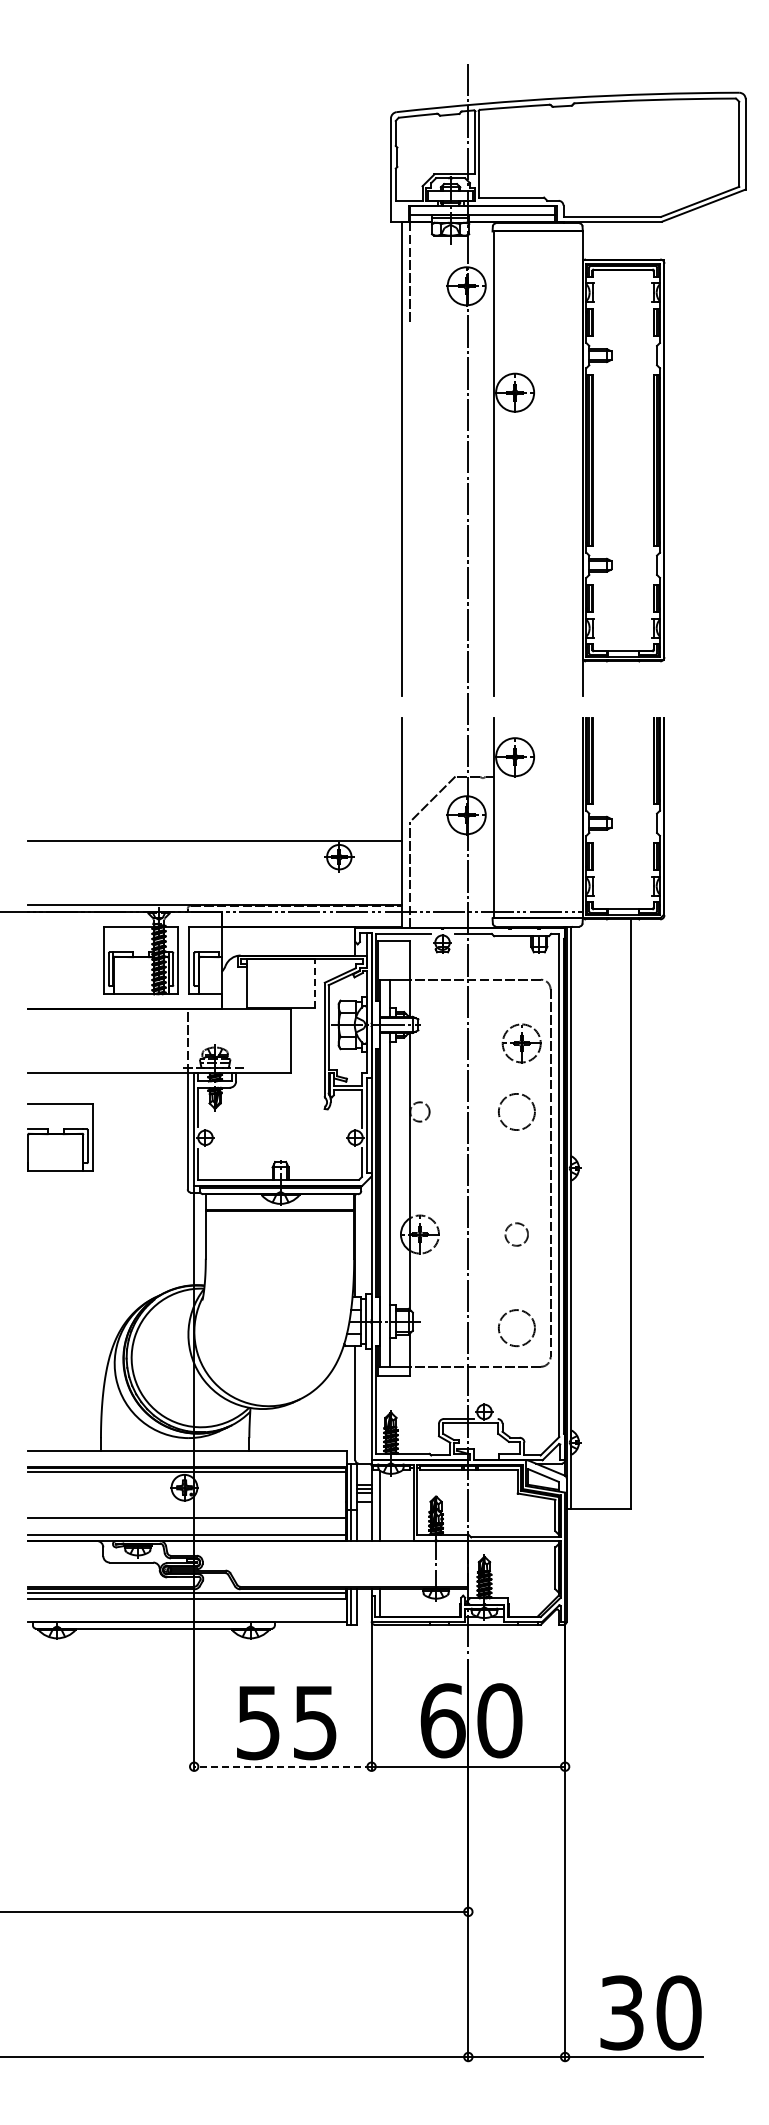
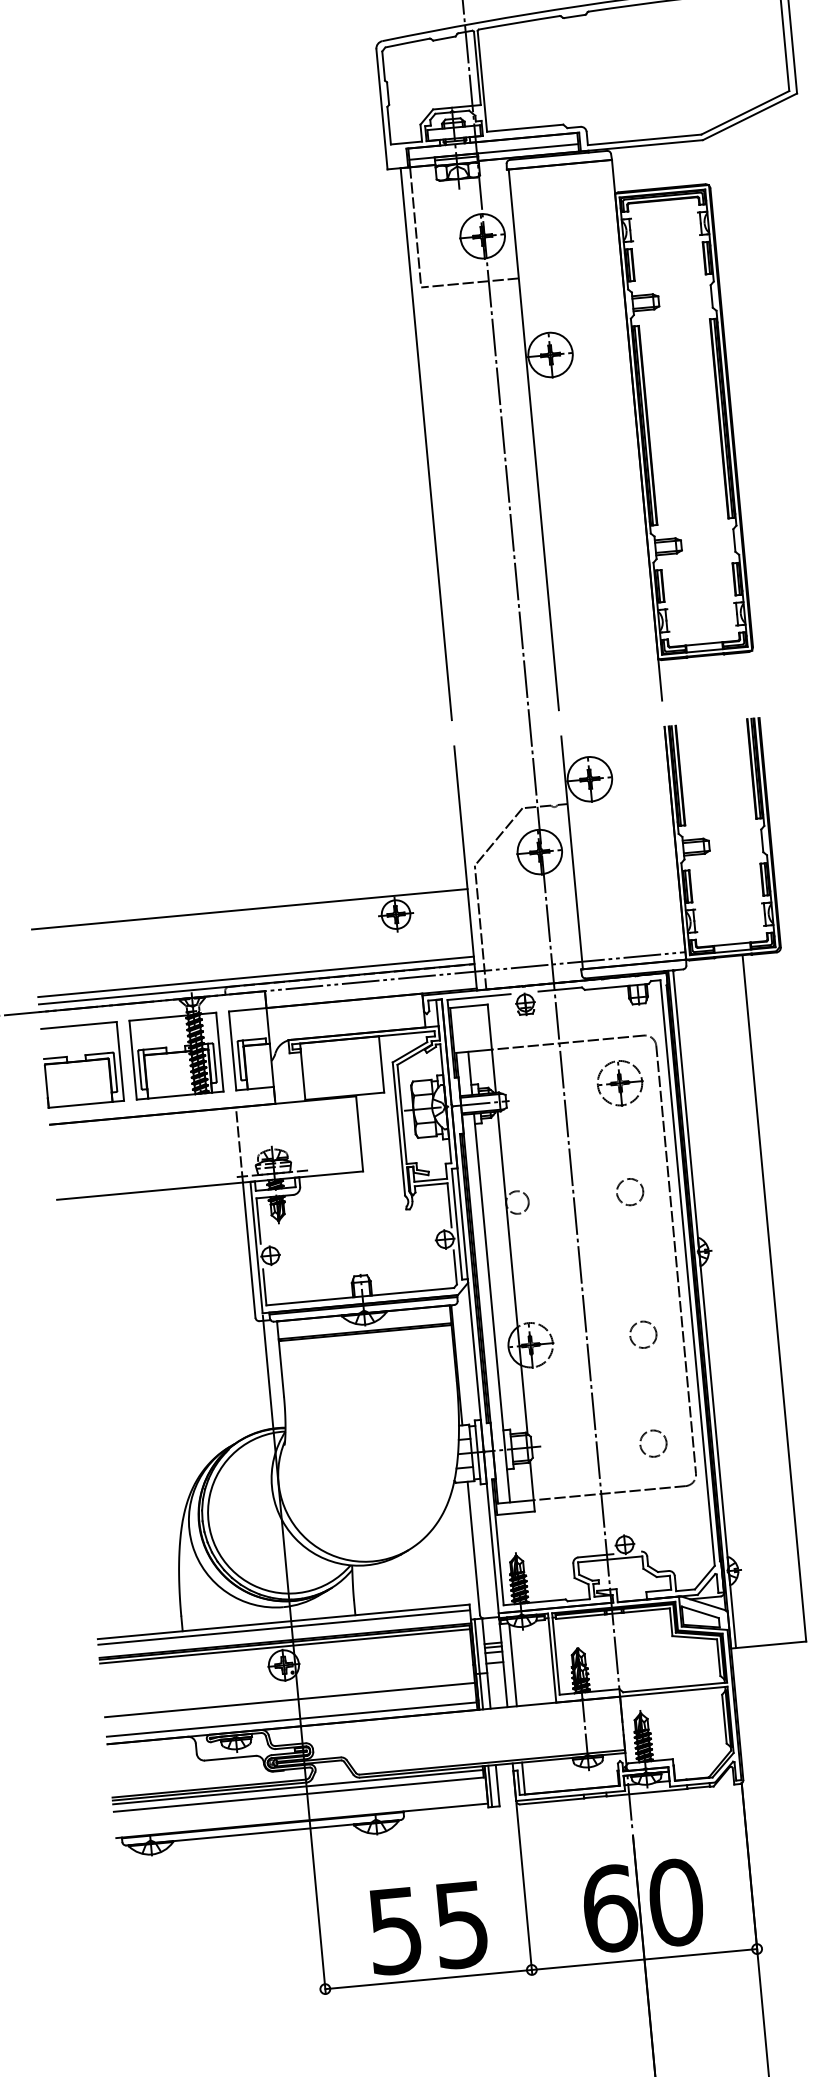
line: (452, 325) -> (470, 283), added
line: (215, 899) -> (256, 977), added
line: (315, 983) -> (381, 1064), dashed -> solid
part: (521, 1043) -> (619, 1083), moved
circle: (516, 1111) -> (629, 1191), size x0.62
part: (60, 1137) -> (82, 1065), moved
circle: (516, 1327) -> (653, 1443), size x0.62
line: (187, 1455) -> (283, 1627), added
line: (282, 1766) -> (428, 1979), dashed -> solid

